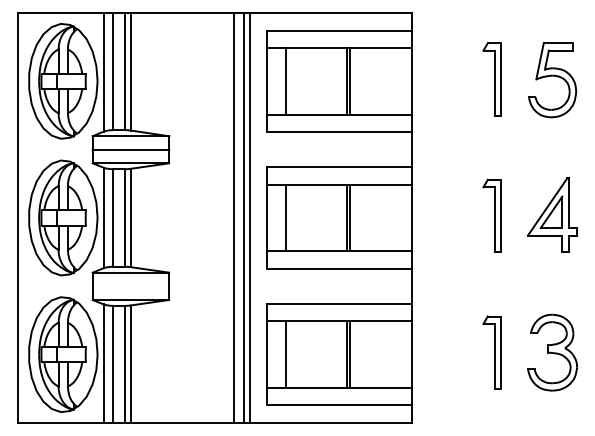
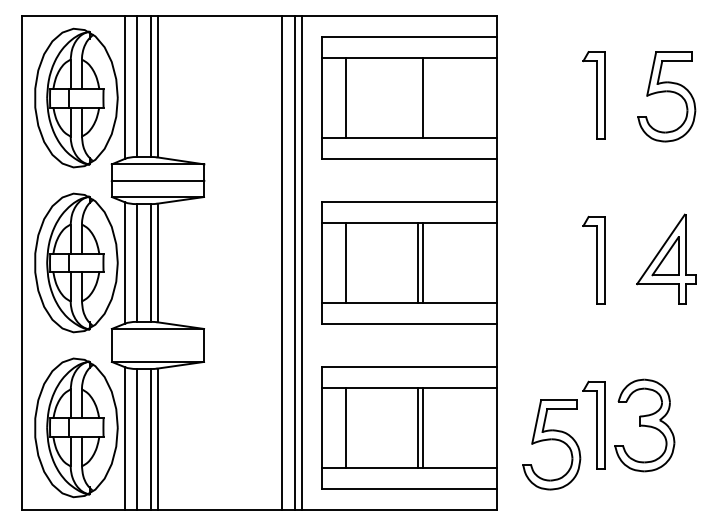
line: (346, 81) -> (418, 98), removed
part: (552, 352) -> (644, 425), moved
part: (457, 368) -> (551, 444), added

